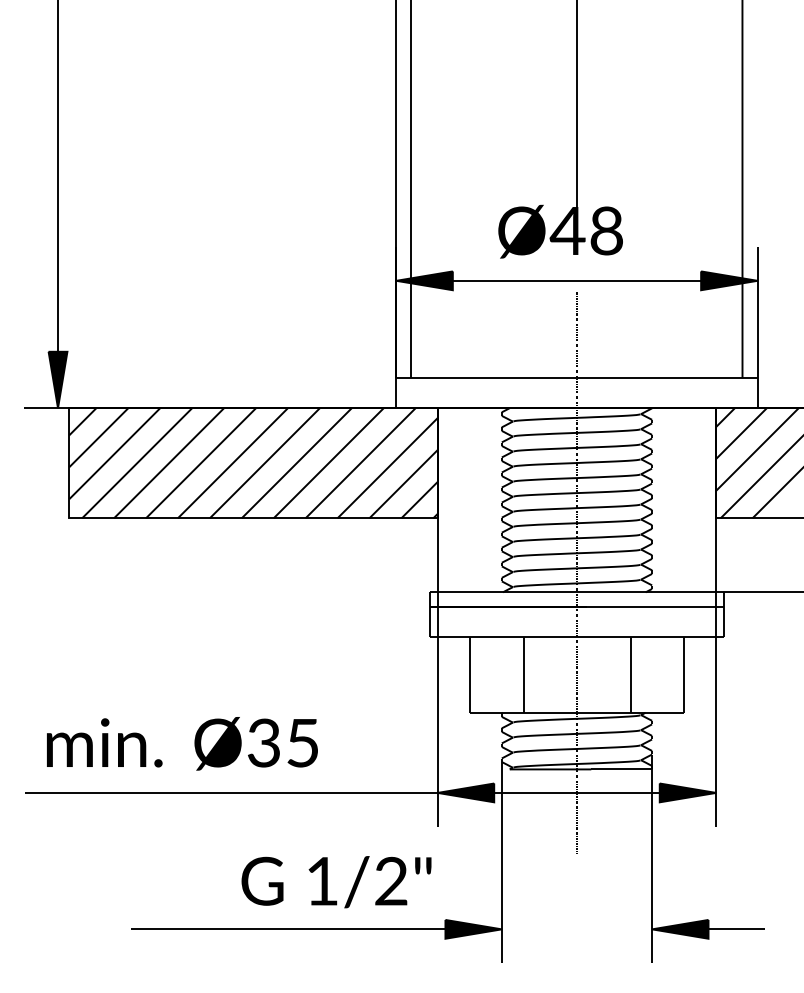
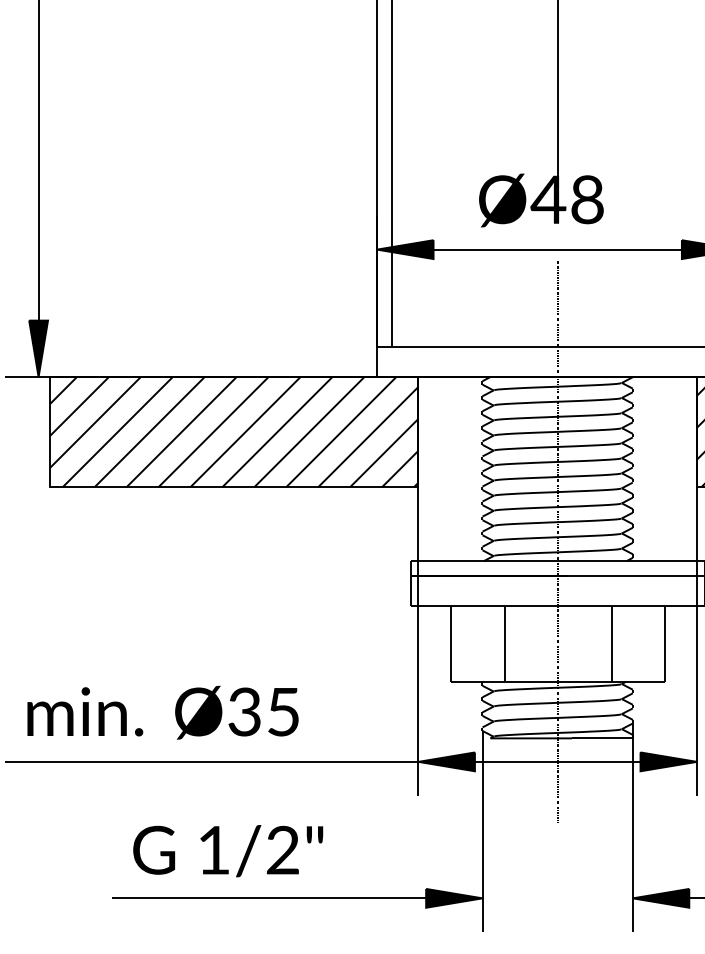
text: (336, 882) -> (228, 851), moved

